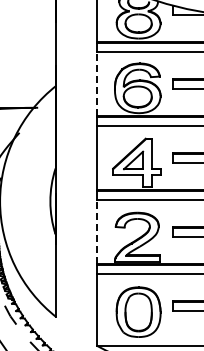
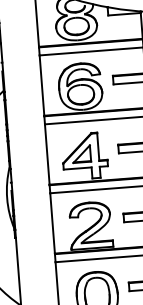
line: (96, 83) -> (41, 85), dashed -> solid
line: (96, 231) -> (52, 223), dashed -> solid

